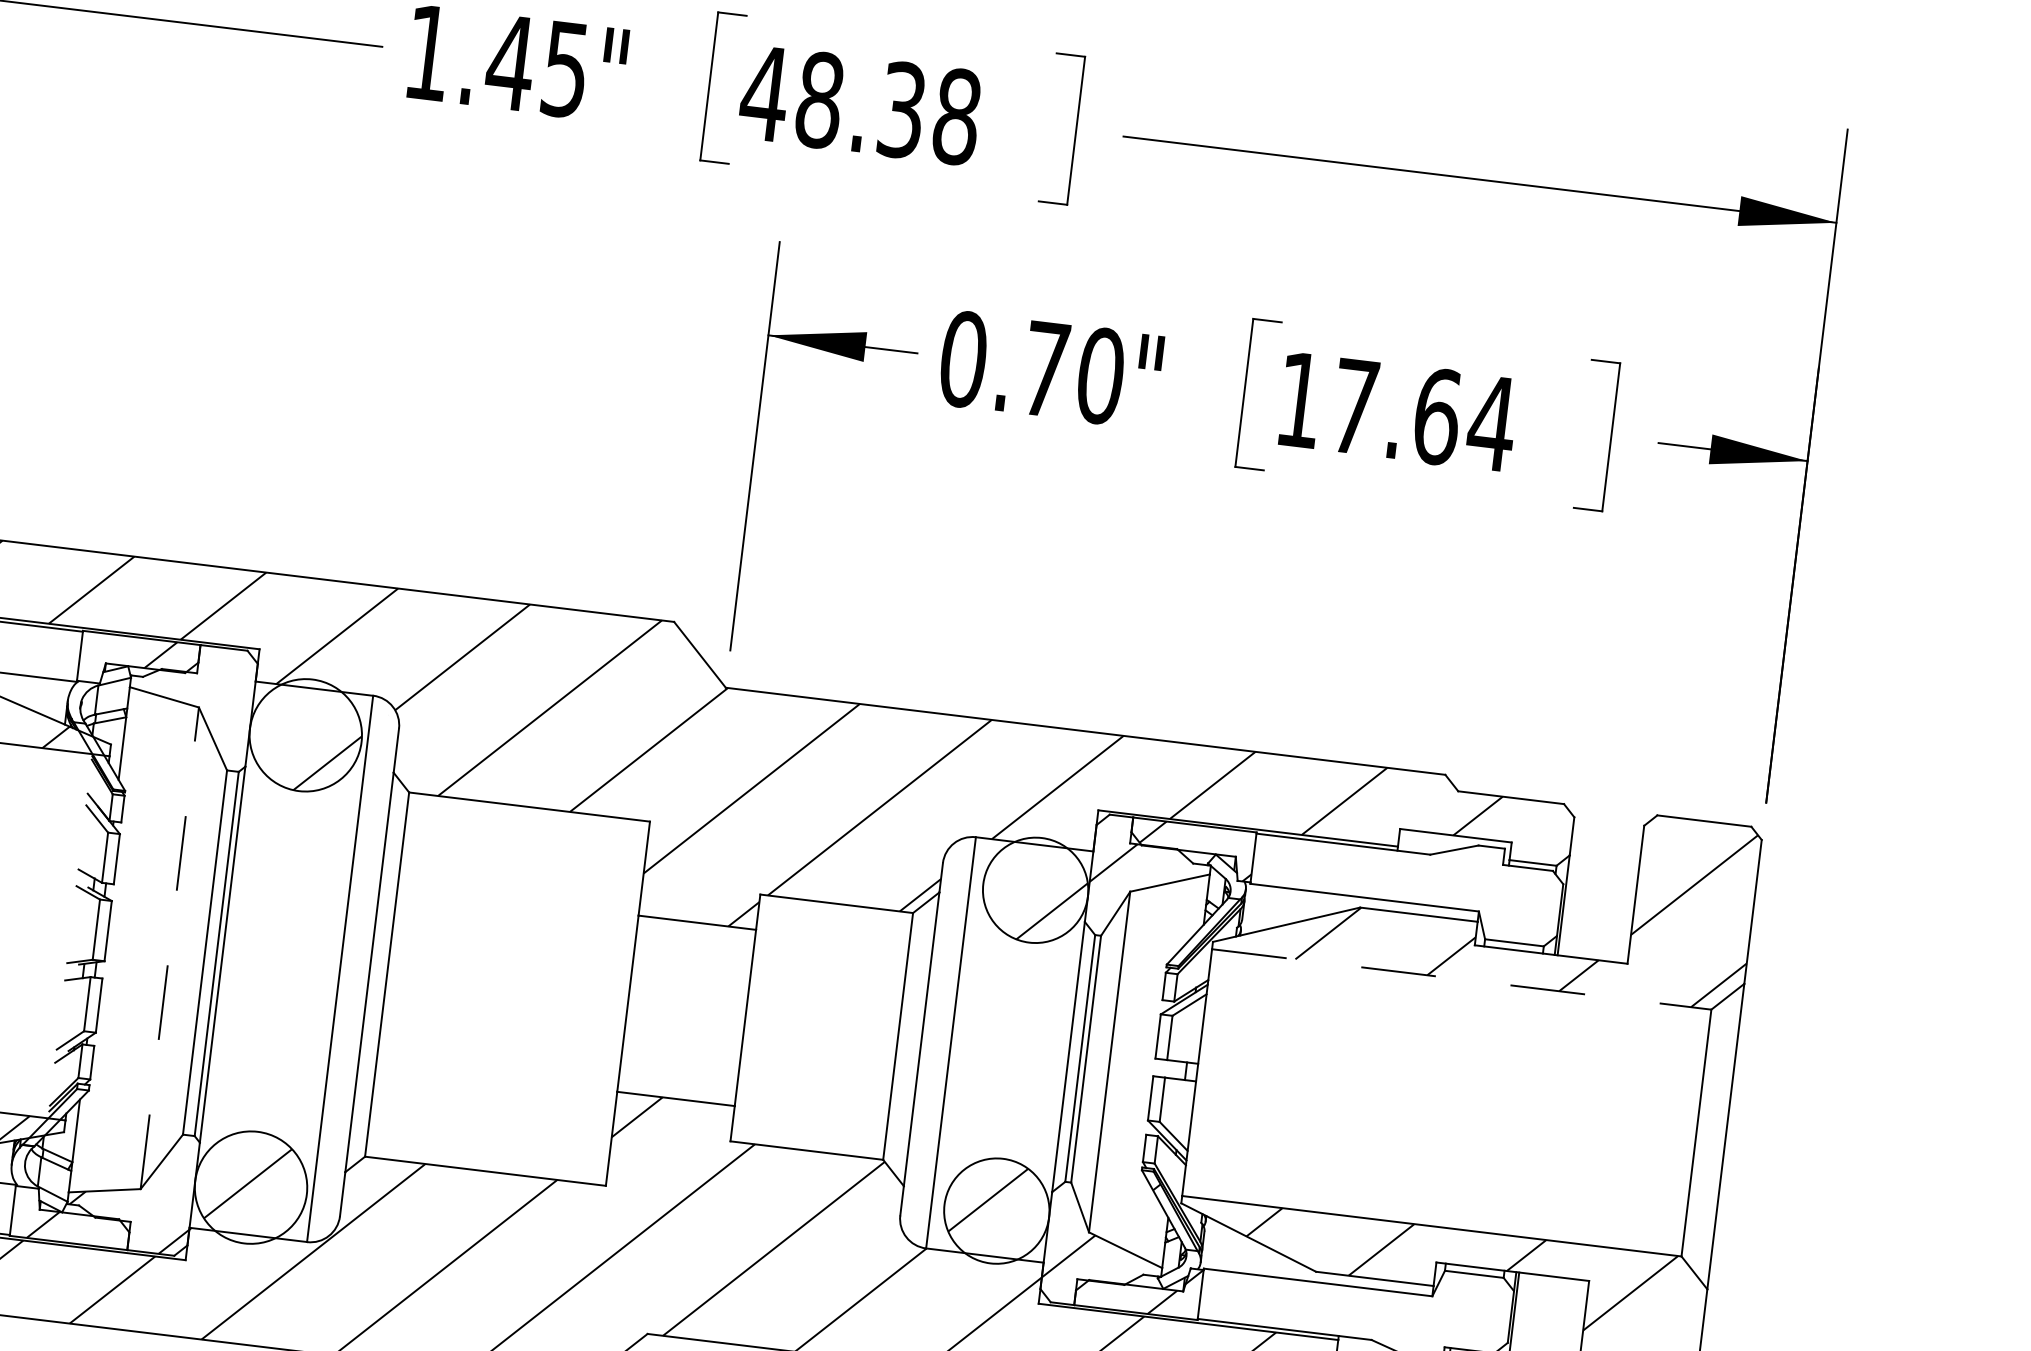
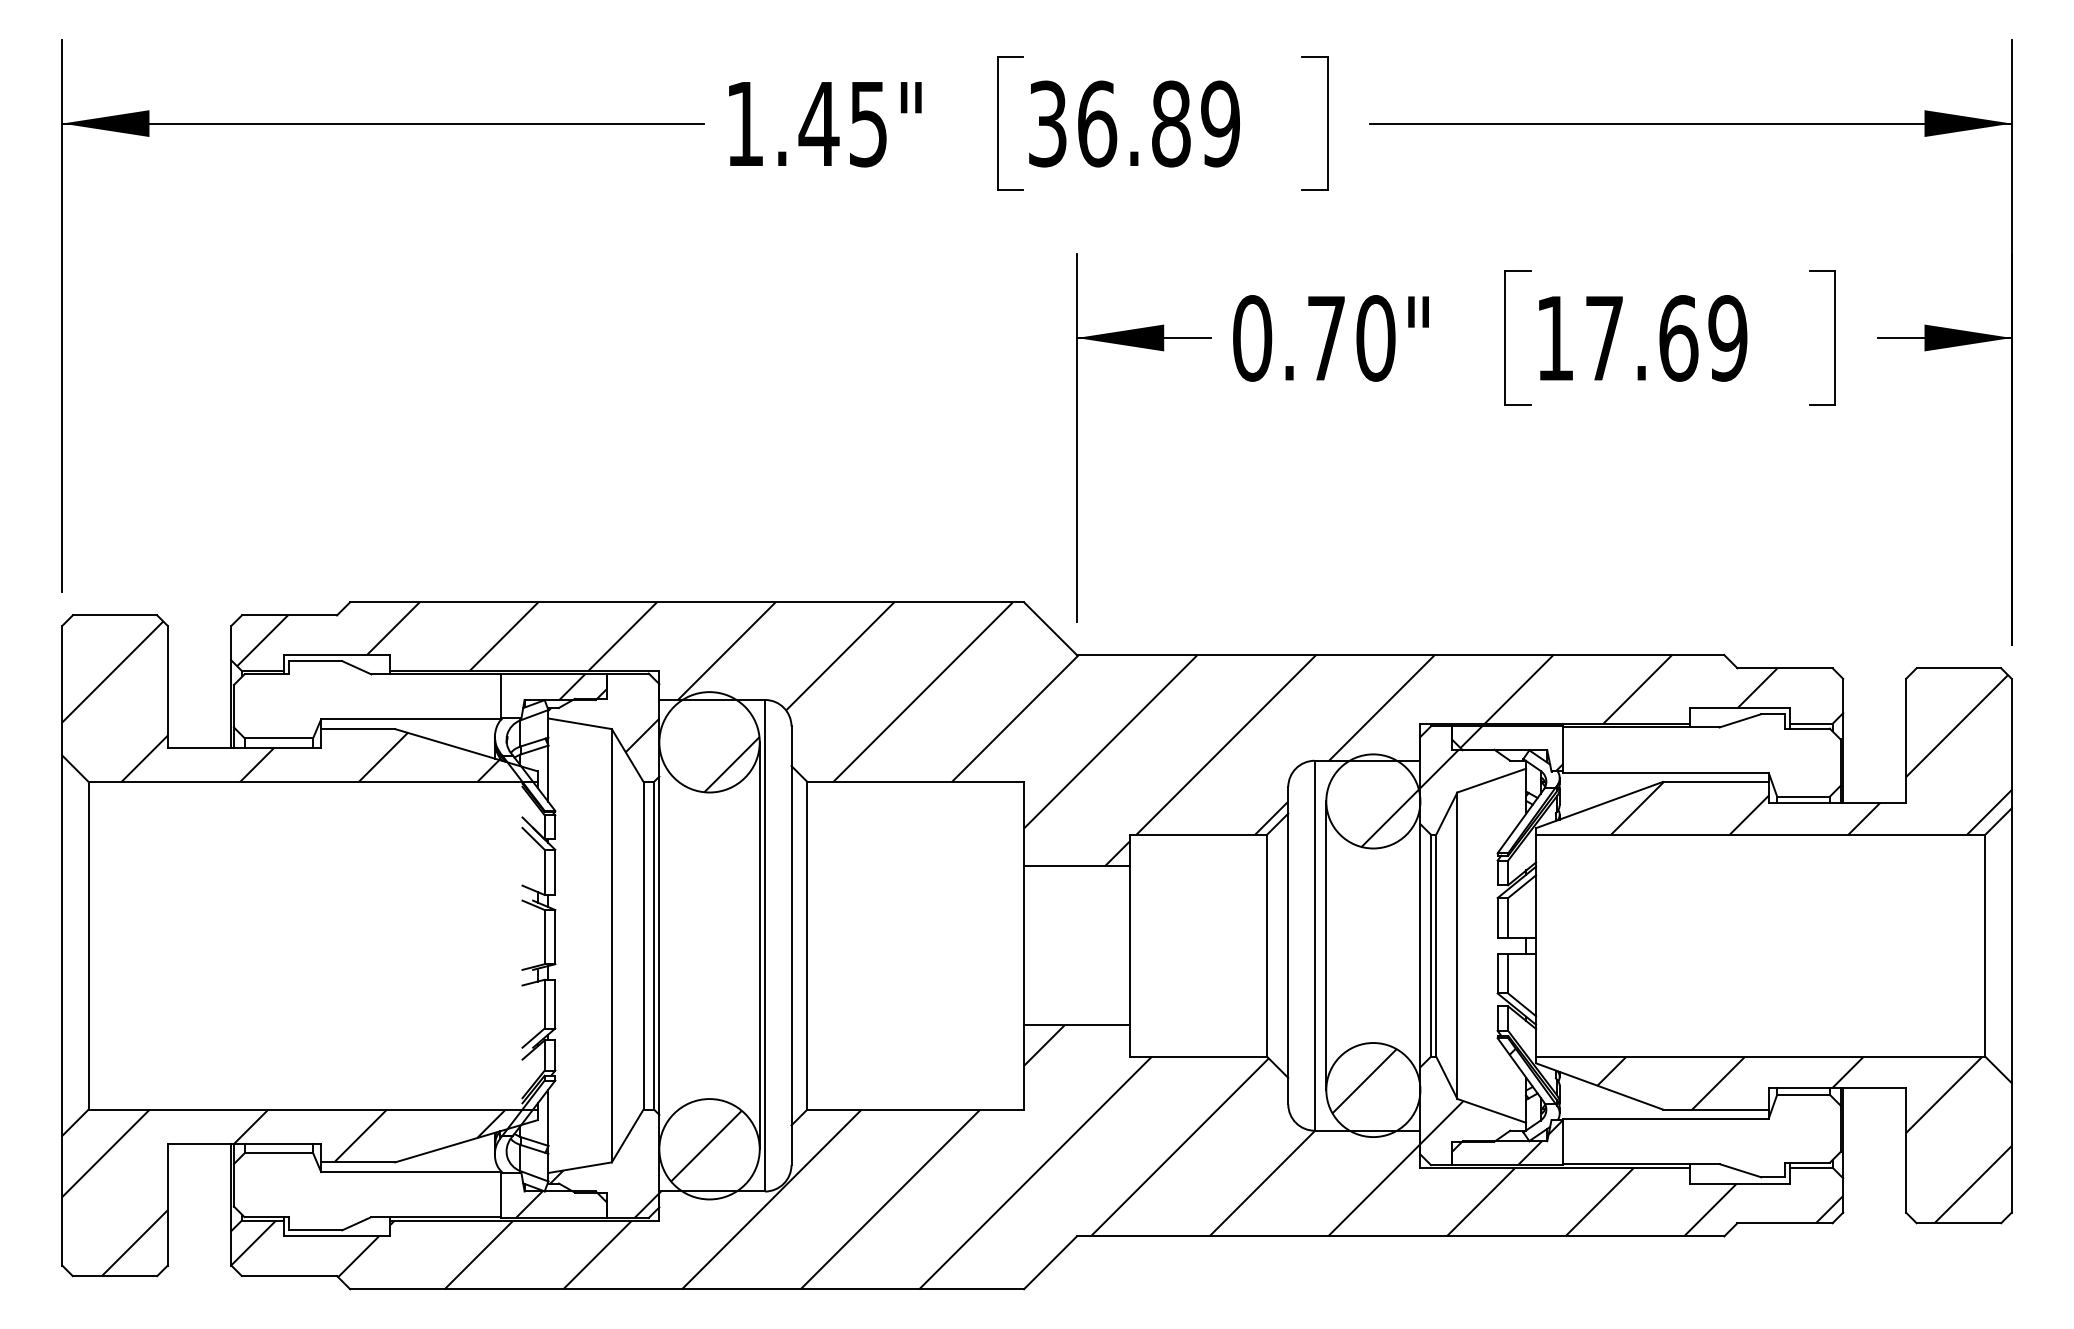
text: (860, 104) -> (1133, 123), 48.38 -> 36.89
text: (1491, 423) -> (1727, 338), 17.64 -> 17.69
hatch: (189, 706) -> (603, 729), added
line: (169, 947) -> (611, 945), dashed -> solid
line: (333, 967) -> (759, 945), added
line: (1461, 979) -> (1760, 834), dashed -> solid
line: (964, 1044) -> (1326, 945), added

